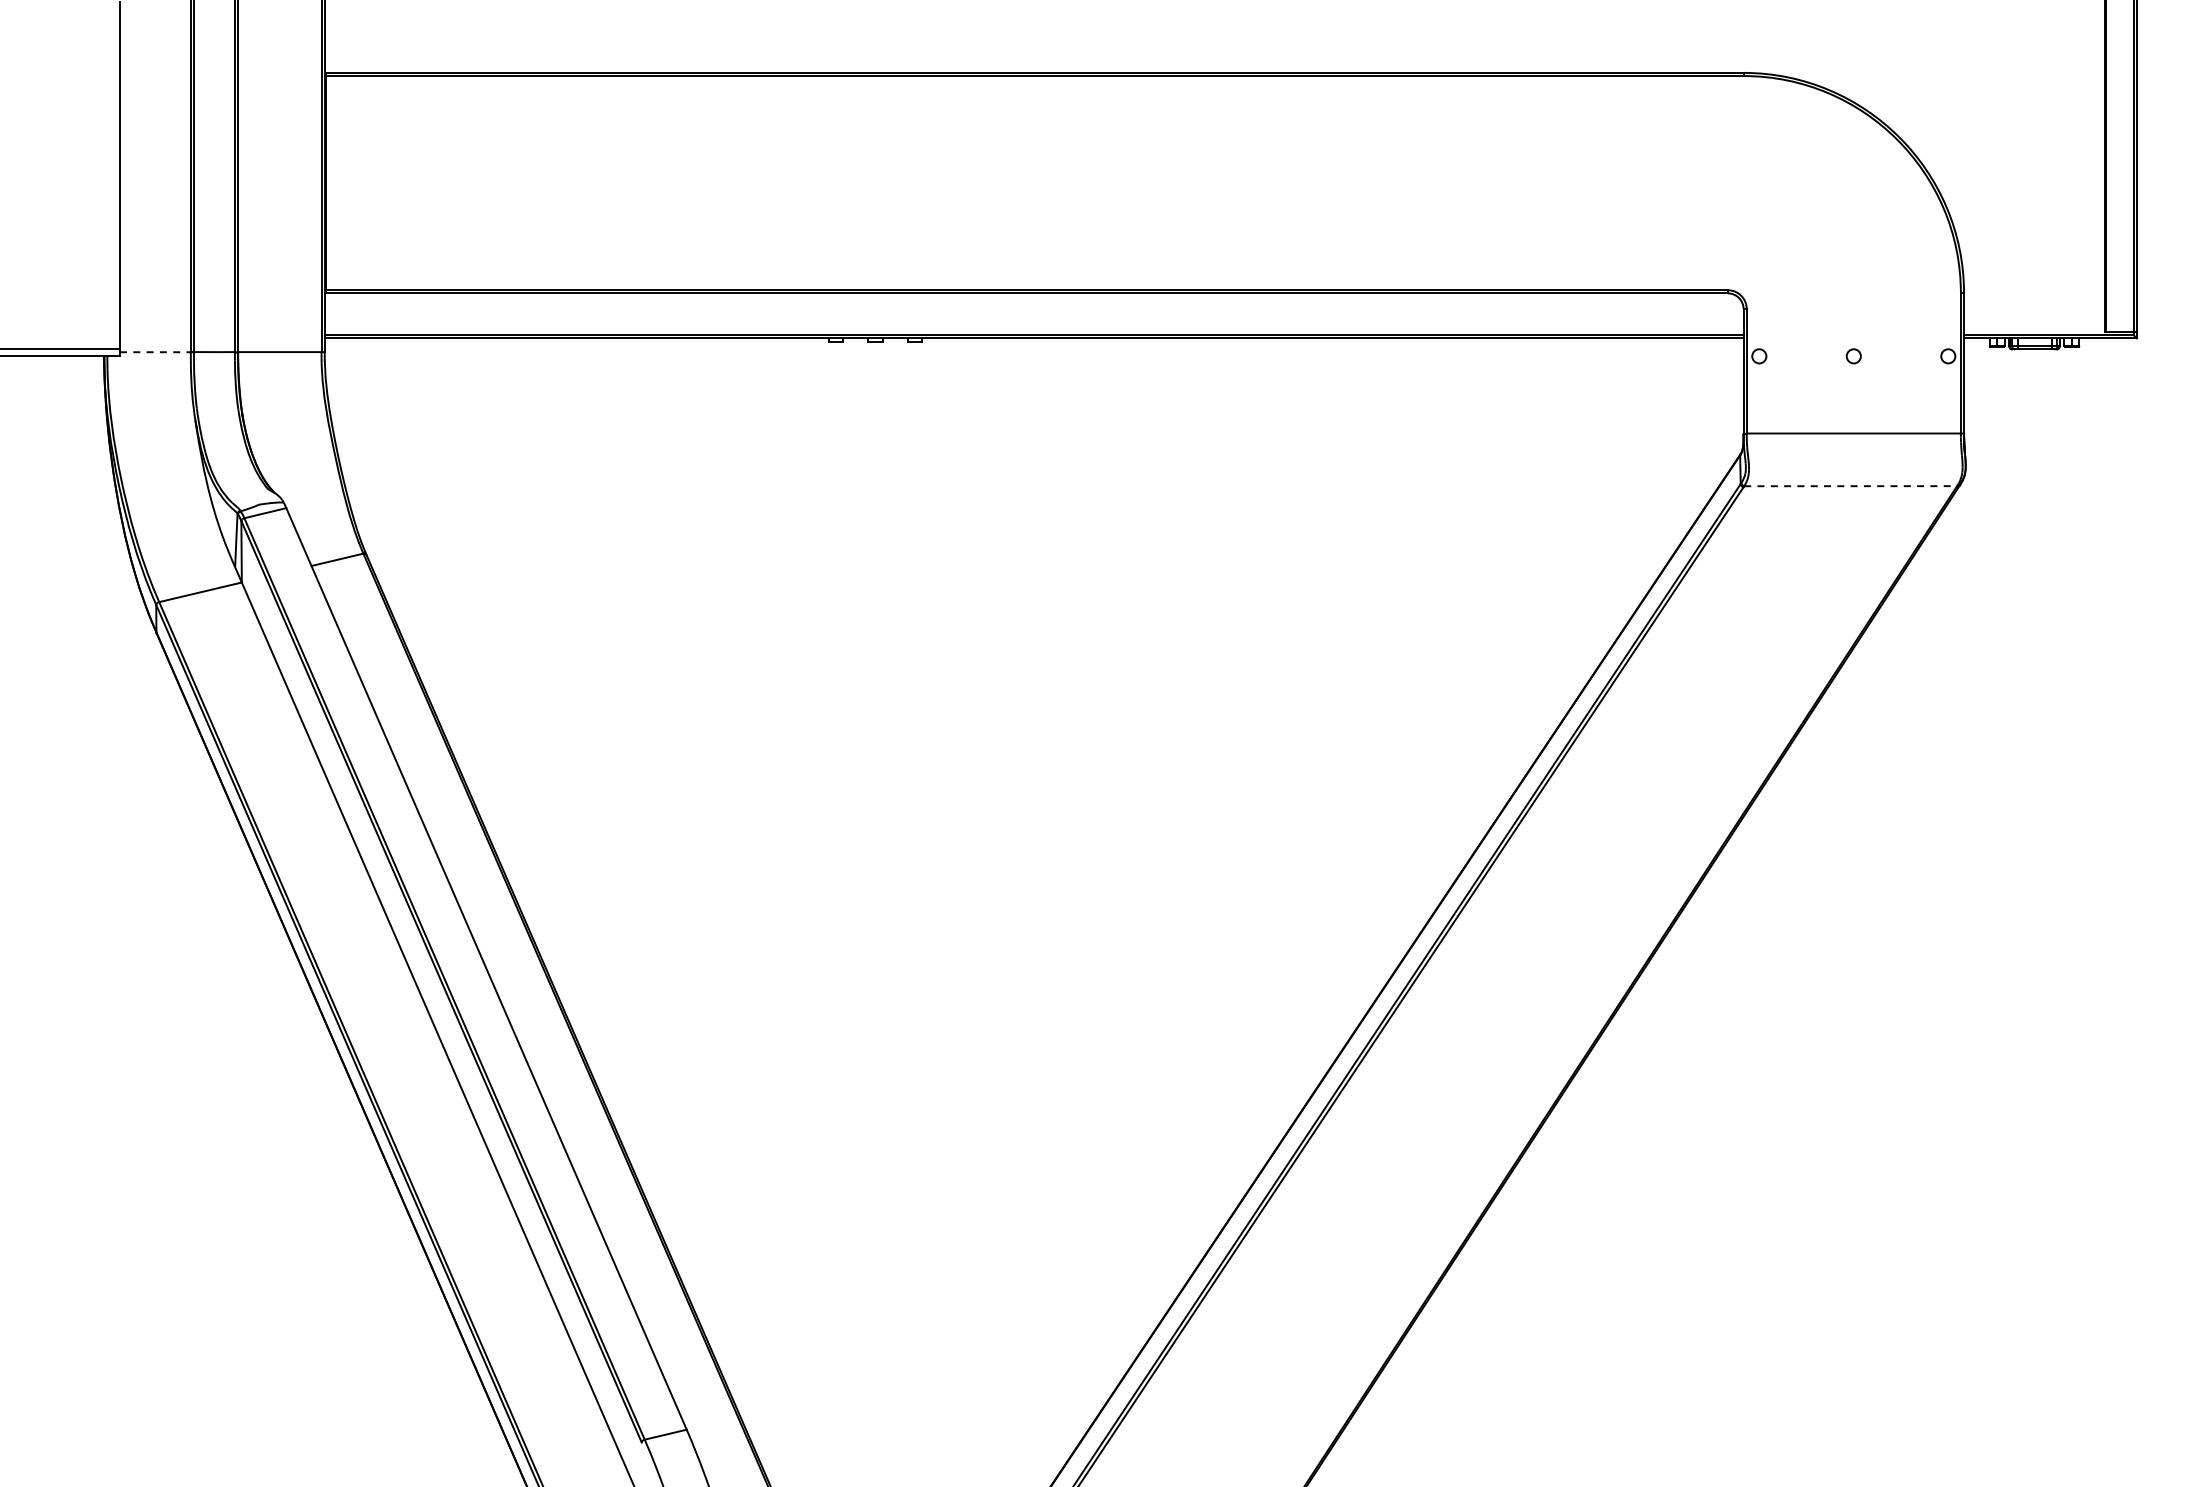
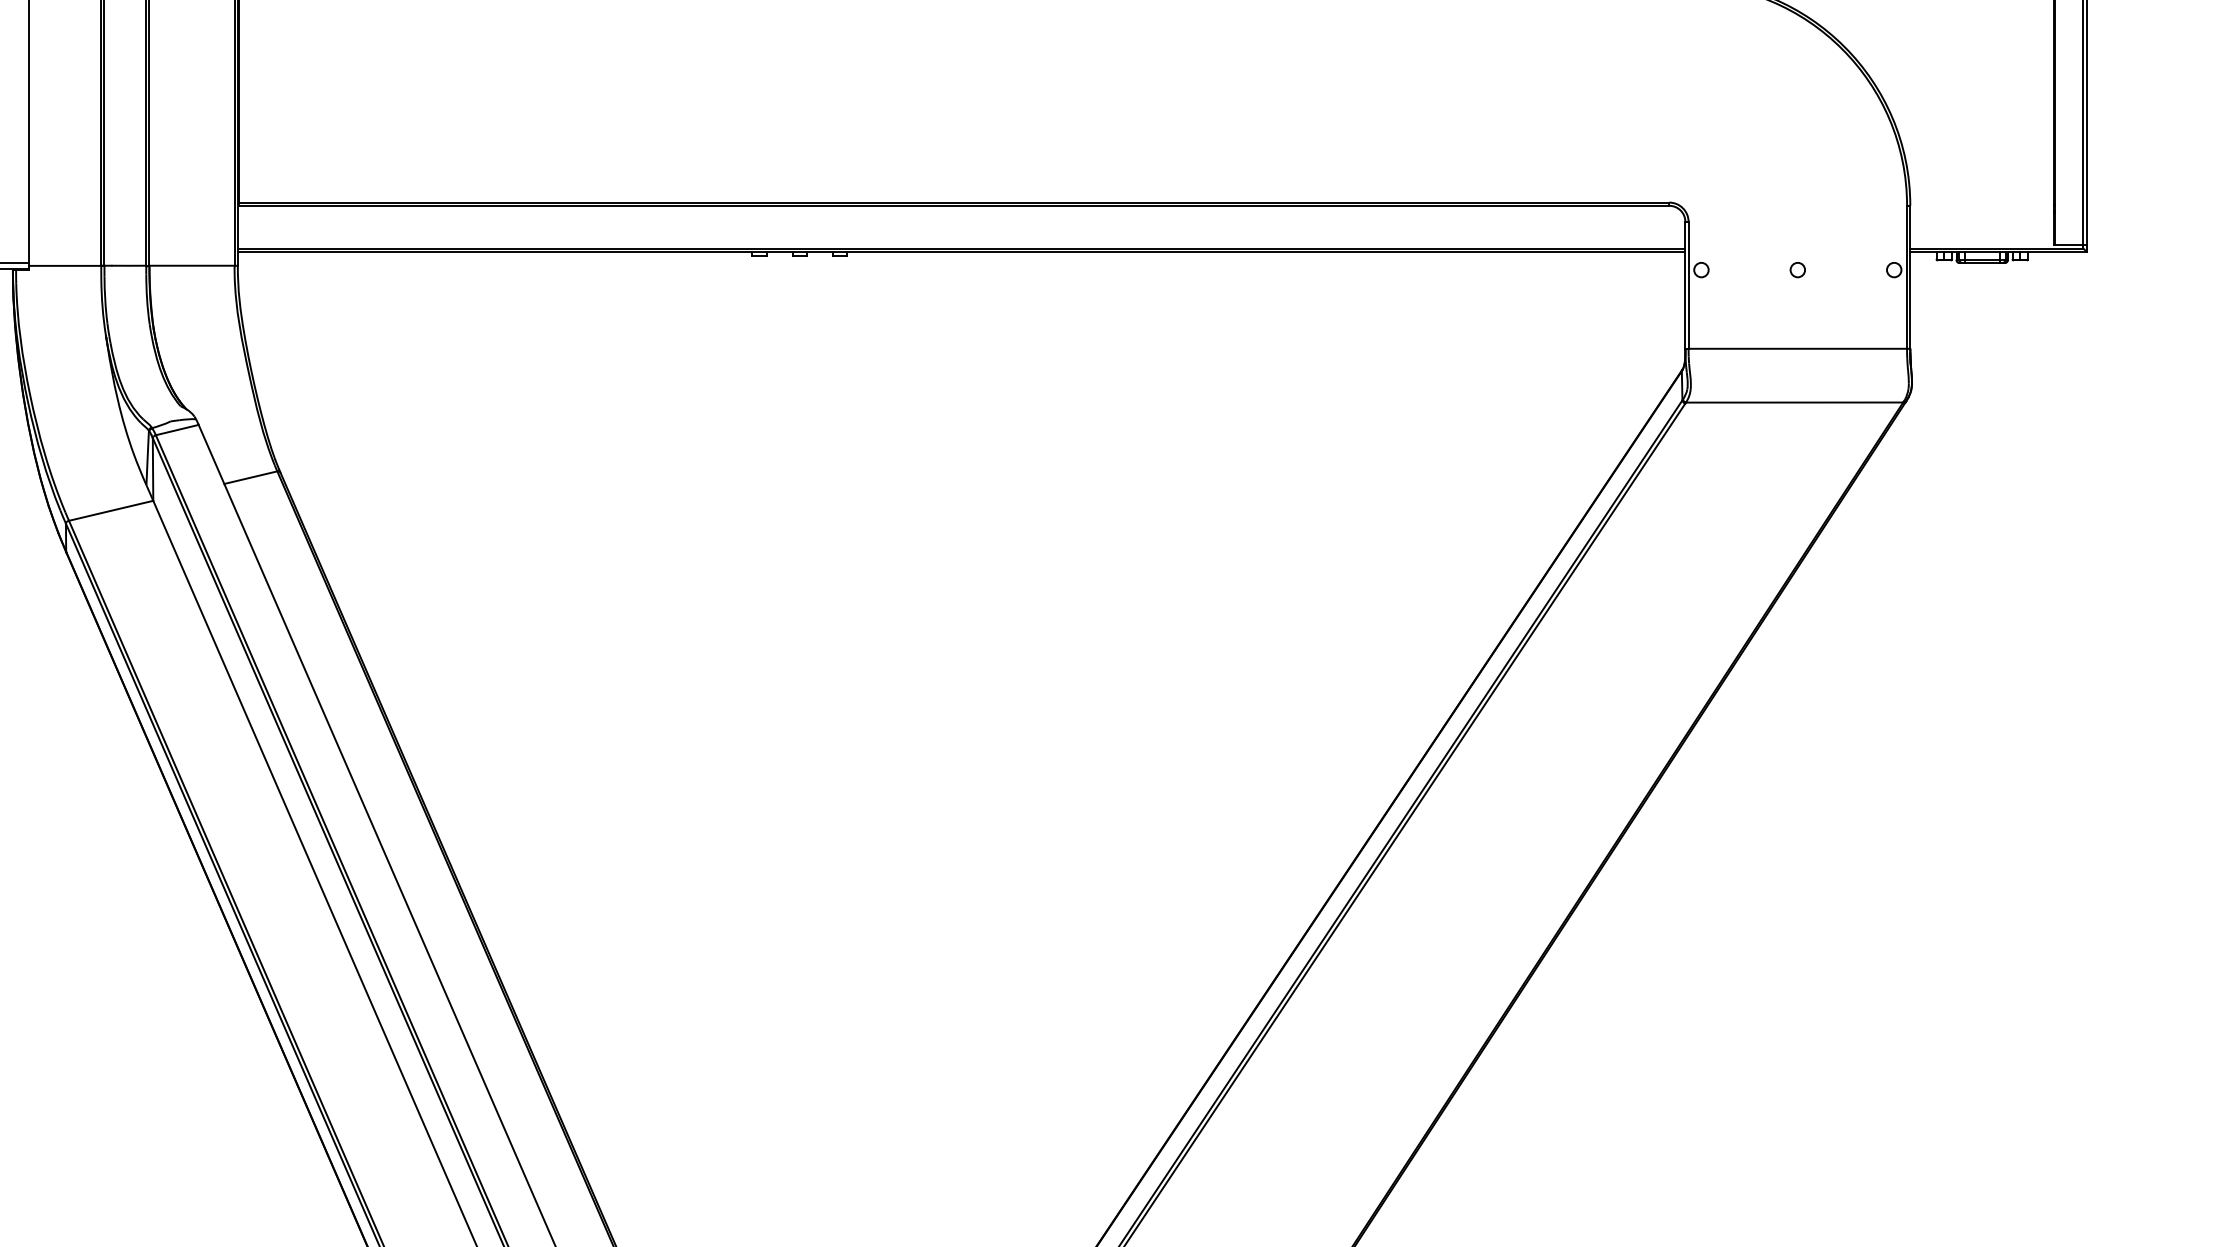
line: (155, 352) -> (65, 266), dashed -> solid
line: (1850, 486) -> (1794, 402), dashed -> solid

